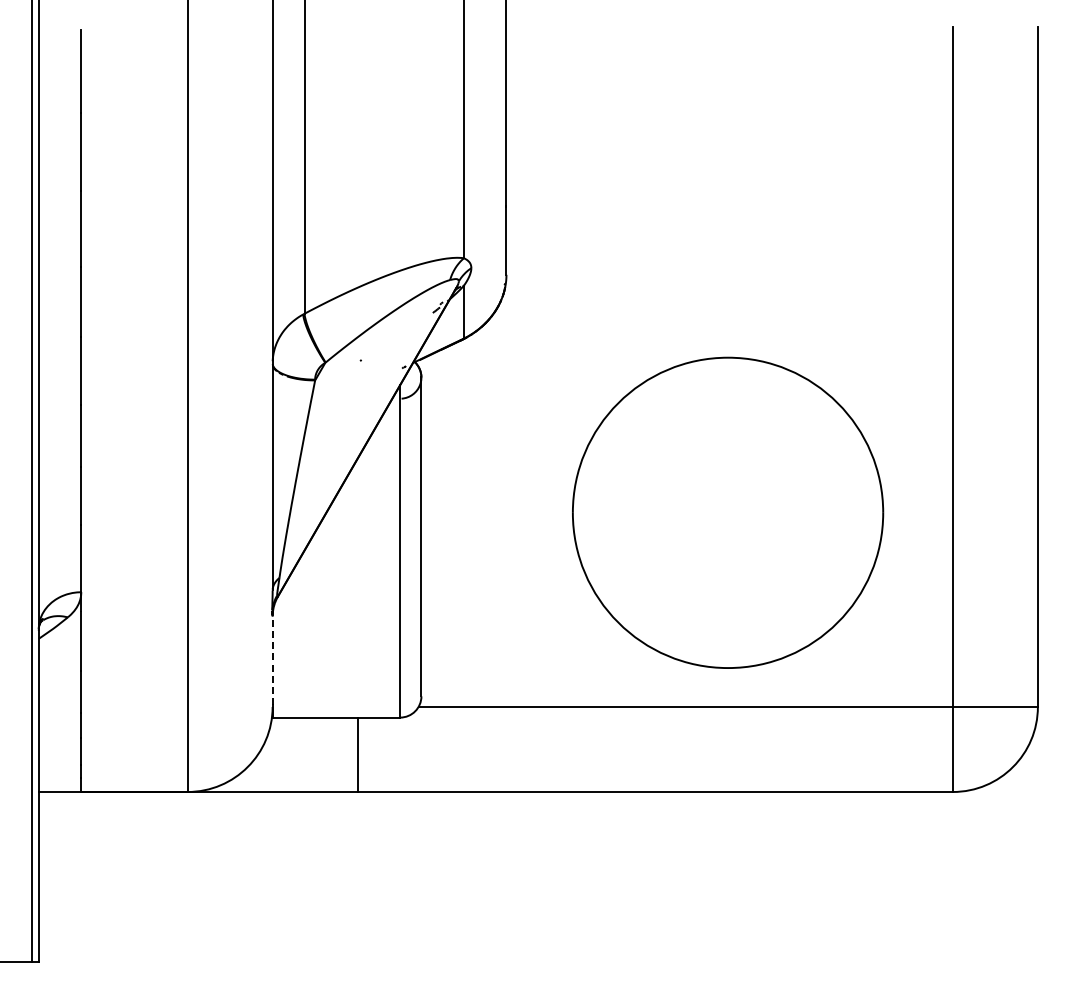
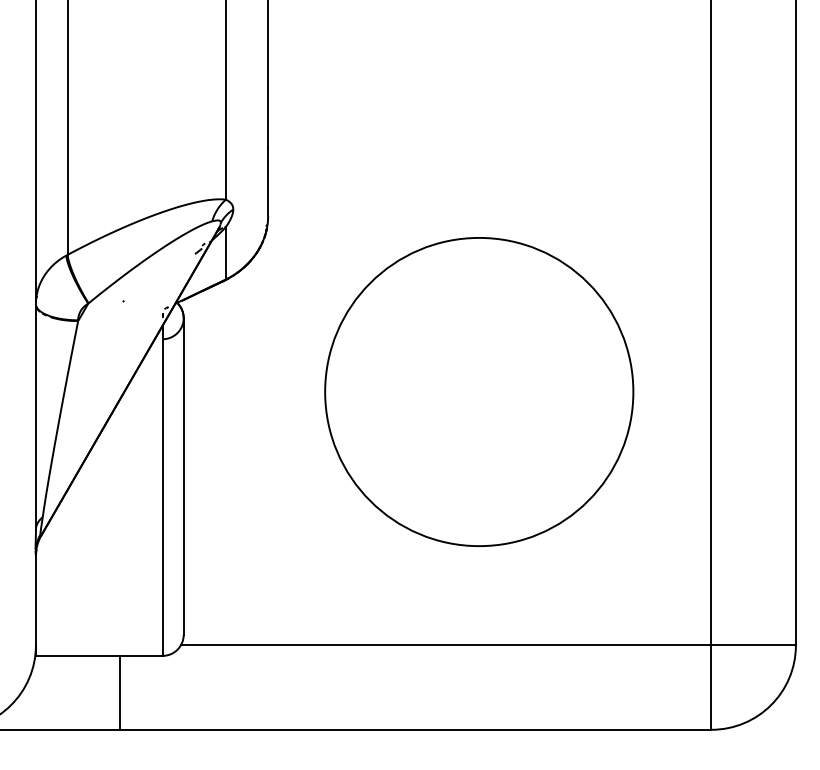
part: (728, 512) -> (479, 391), moved
line: (272, 660) -> (35, 599), dashed -> solid

